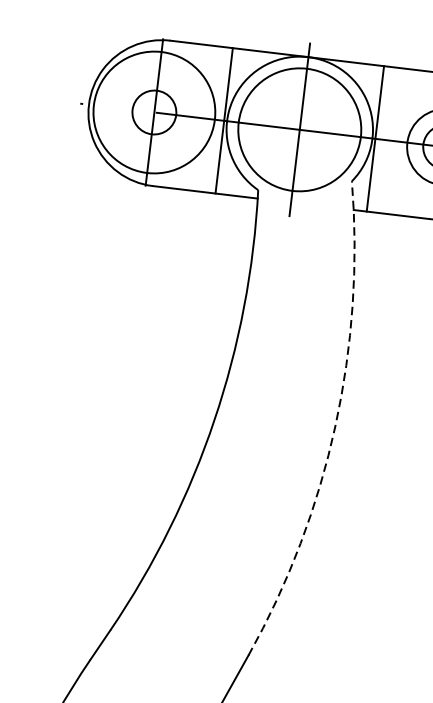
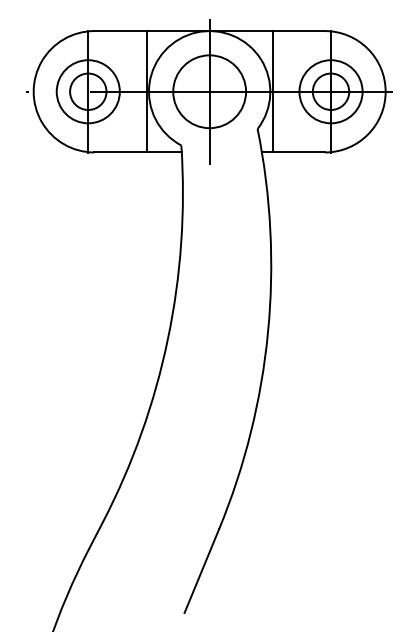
circle: (153, 112) -> (87, 91), size x0.62
circle: (299, 129) -> (209, 91), size x0.71
arc: (335, 426) -> (268, 332), dashed -> solid

